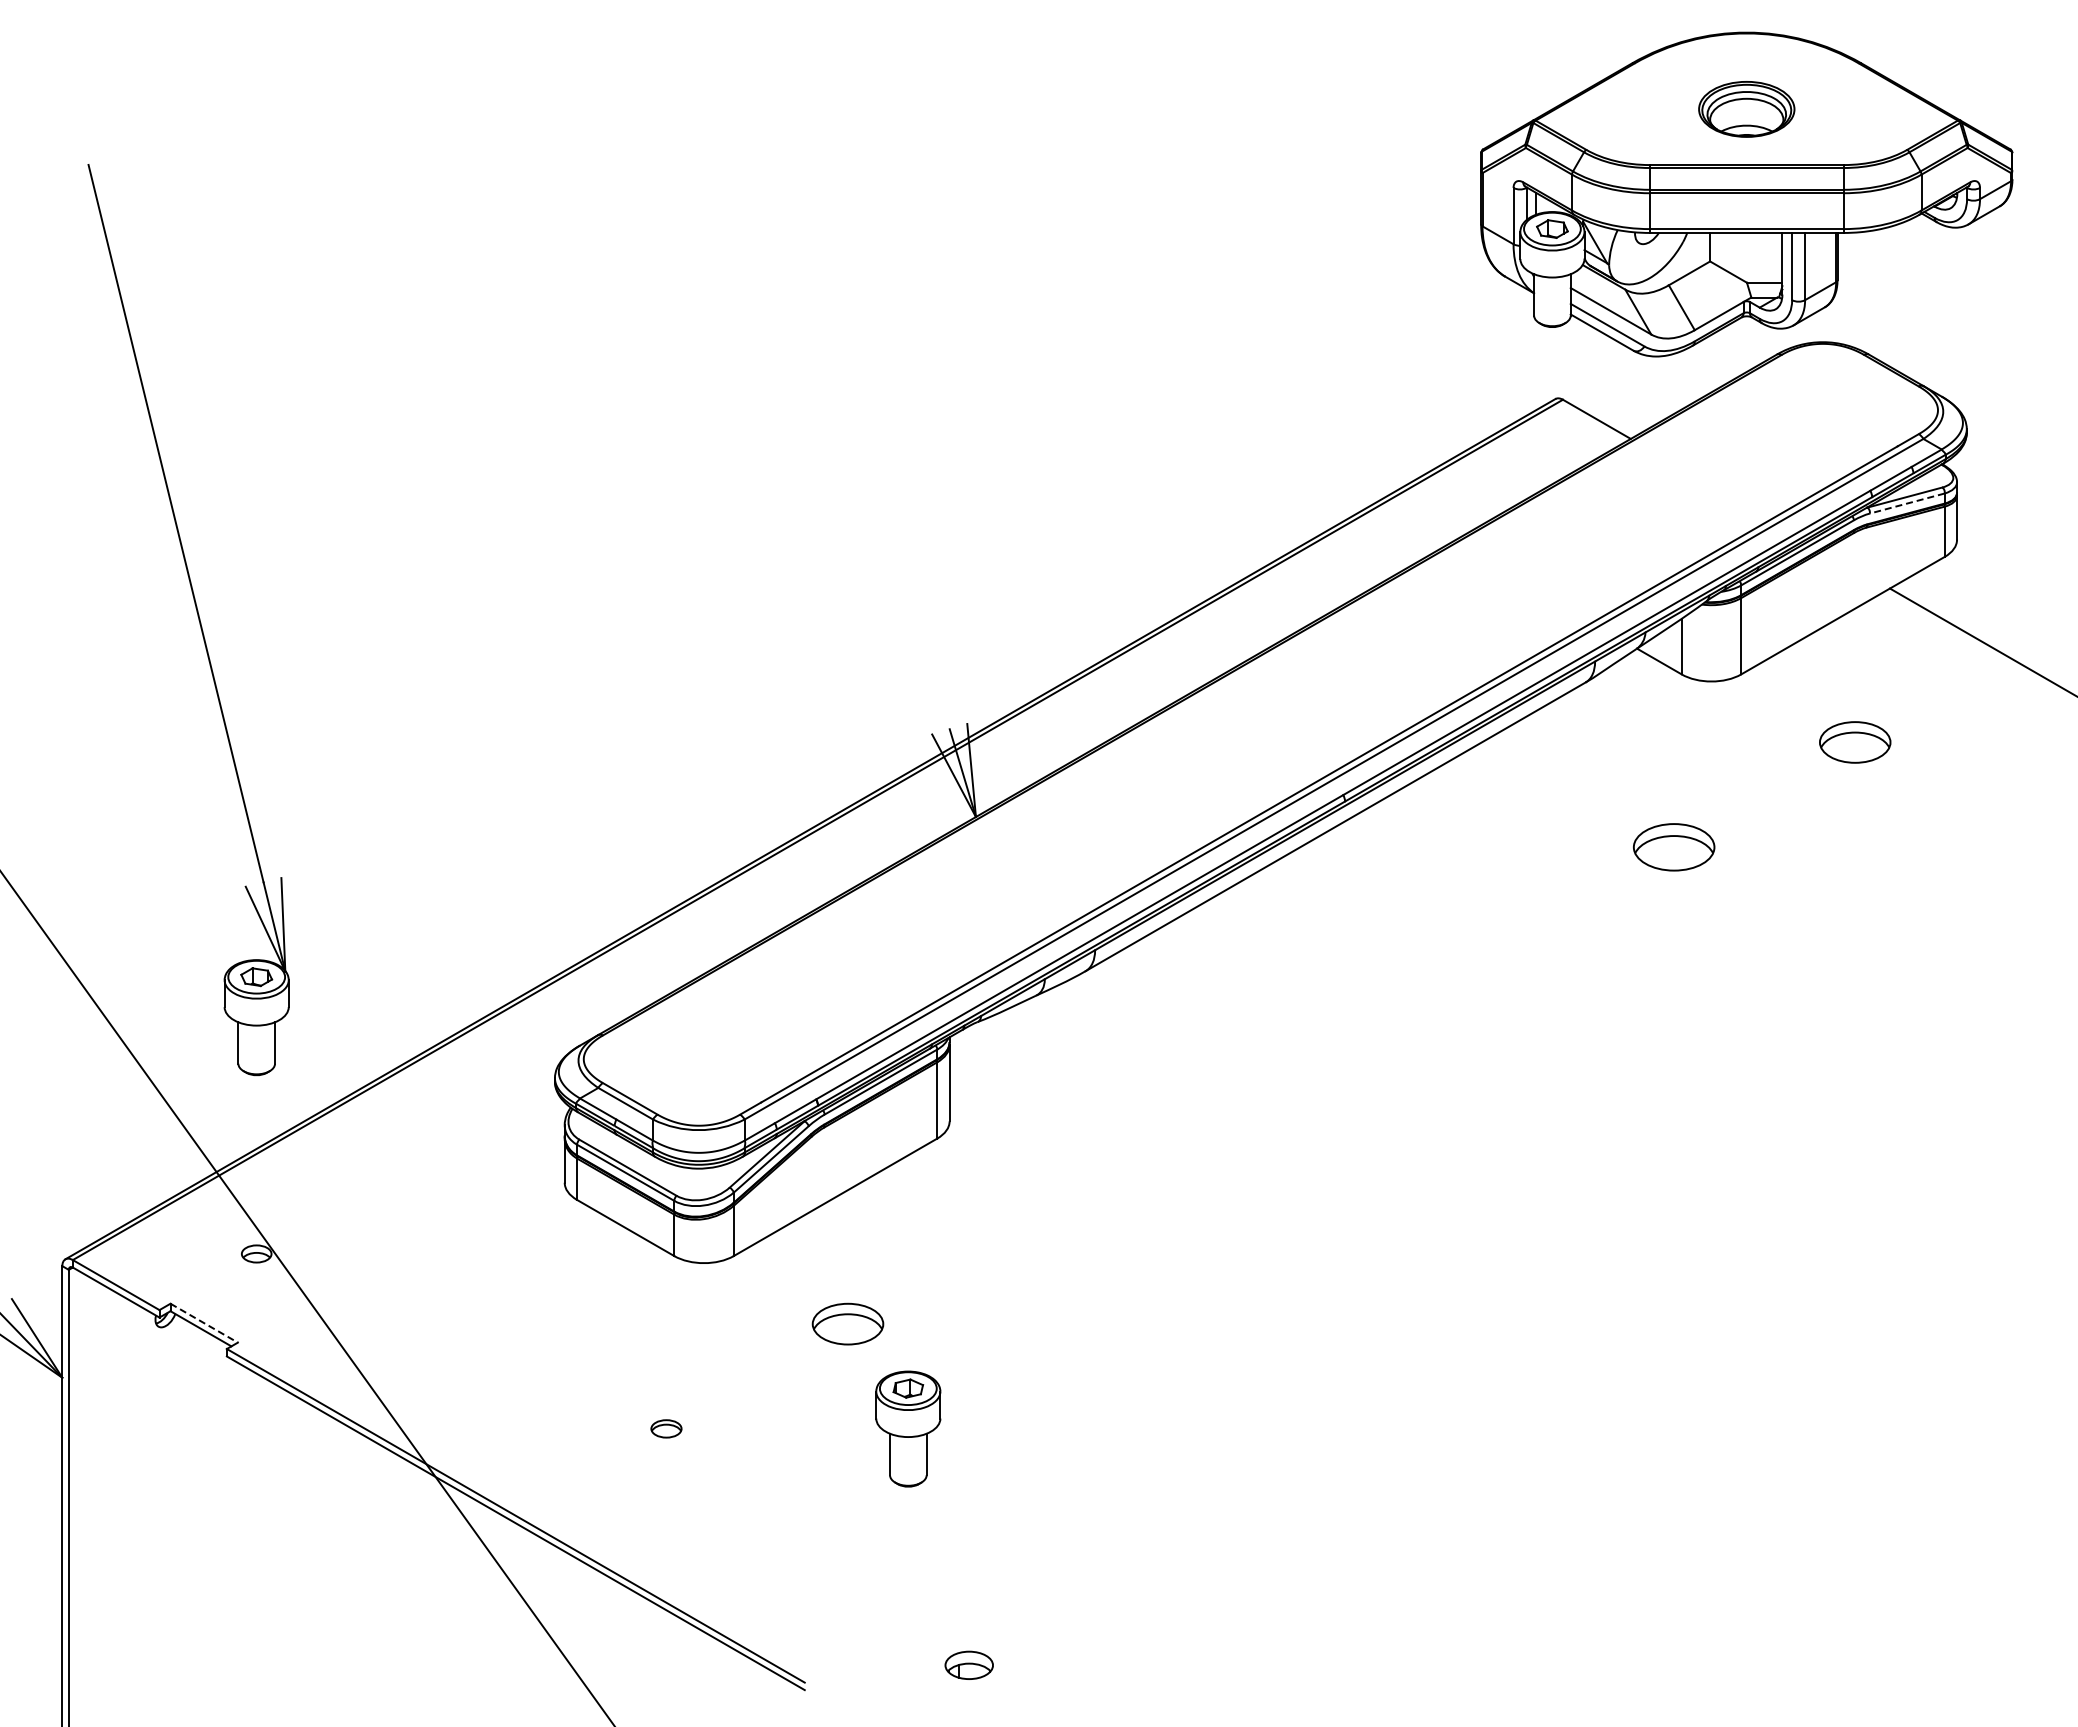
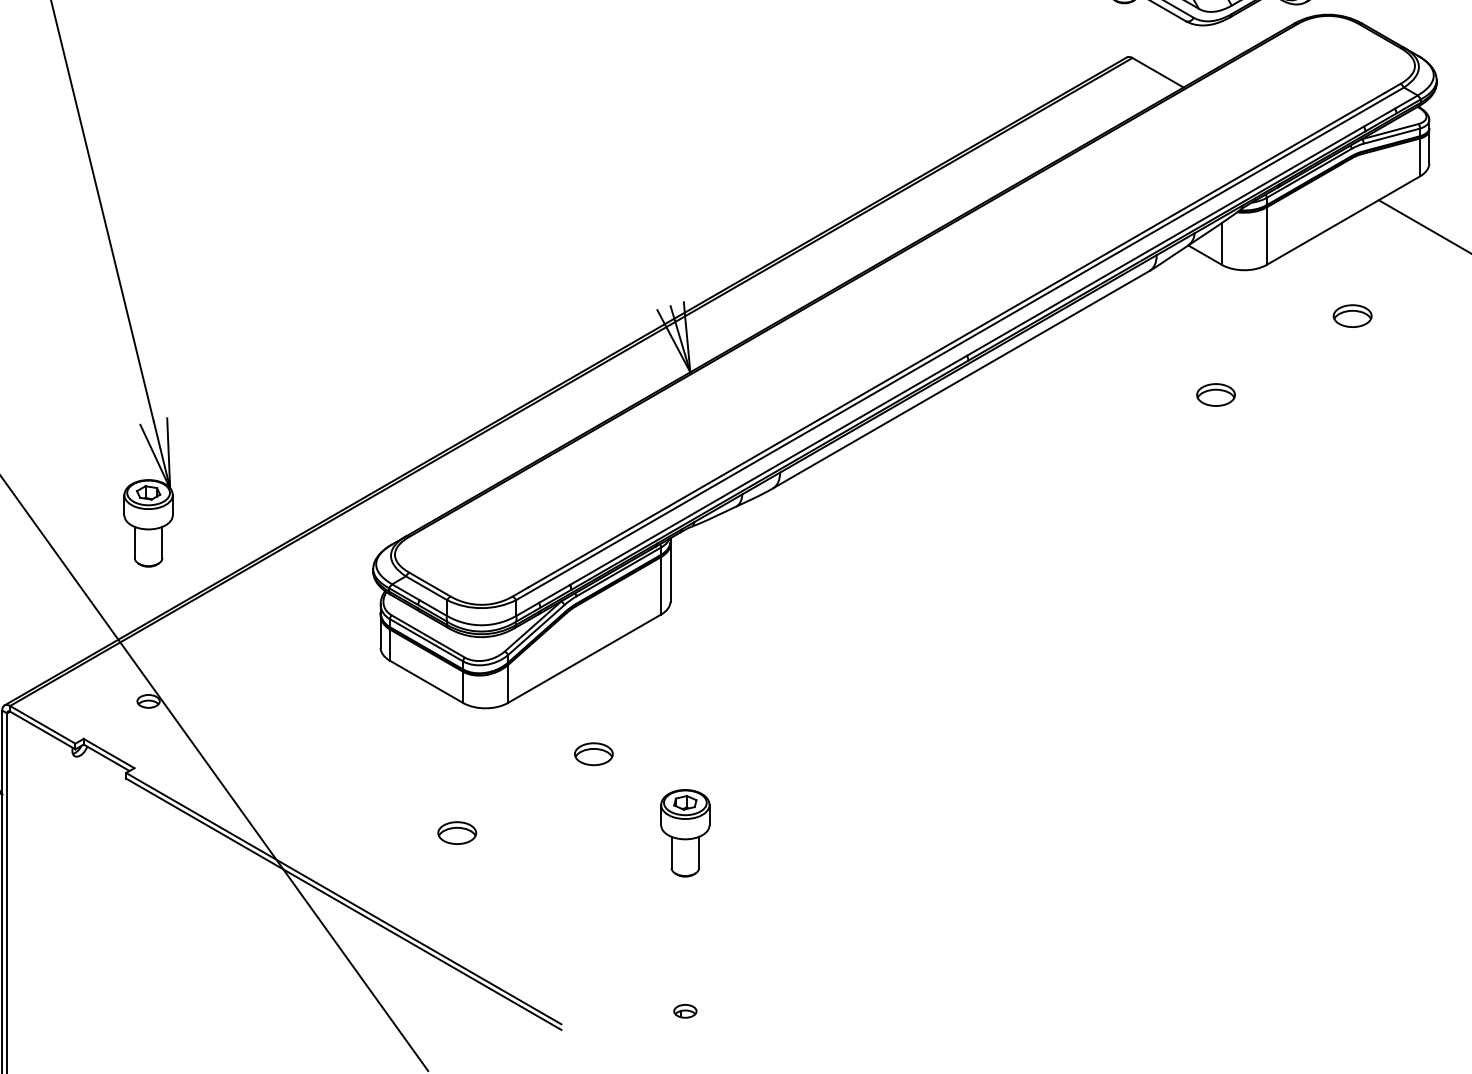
line: (1907, 503) -> (1391, 136), dashed -> solid
part: (1855, 742) -> (1352, 316), size x0.71
part: (1673, 846) -> (1215, 394), size x0.62
line: (204, 1323) -> (109, 753), dashed -> solid
part: (847, 1323) -> (593, 753), size x0.71
part: (666, 1428) -> (457, 832), size x1.67
part: (908, 1428) -> (685, 832), moved
part: (969, 1665) -> (685, 1011), size x0.62

